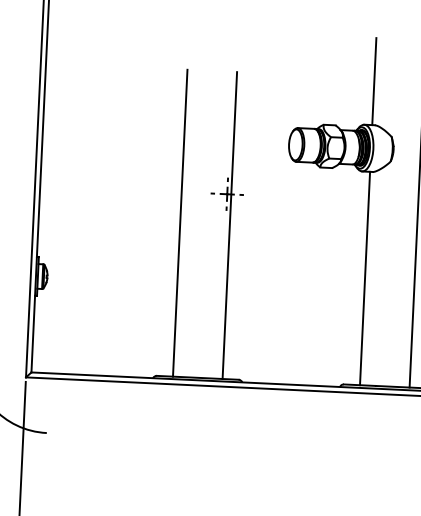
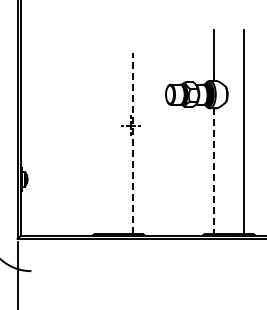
line: (180, 222) -> (104, 143), removed
line: (230, 224) -> (133, 143), solid -> dashed
line: (365, 278) -> (214, 171), solid -> dashed

